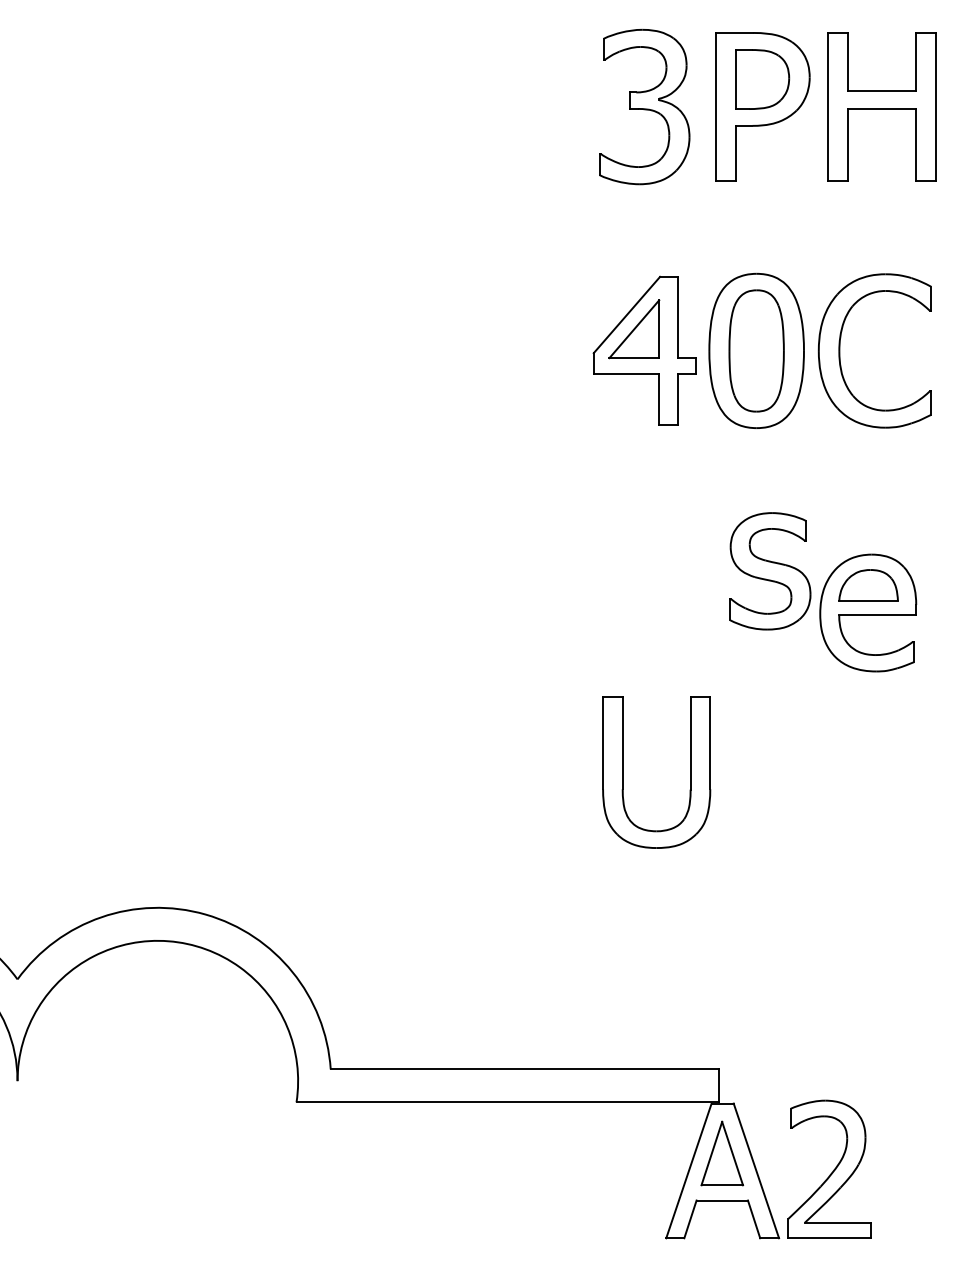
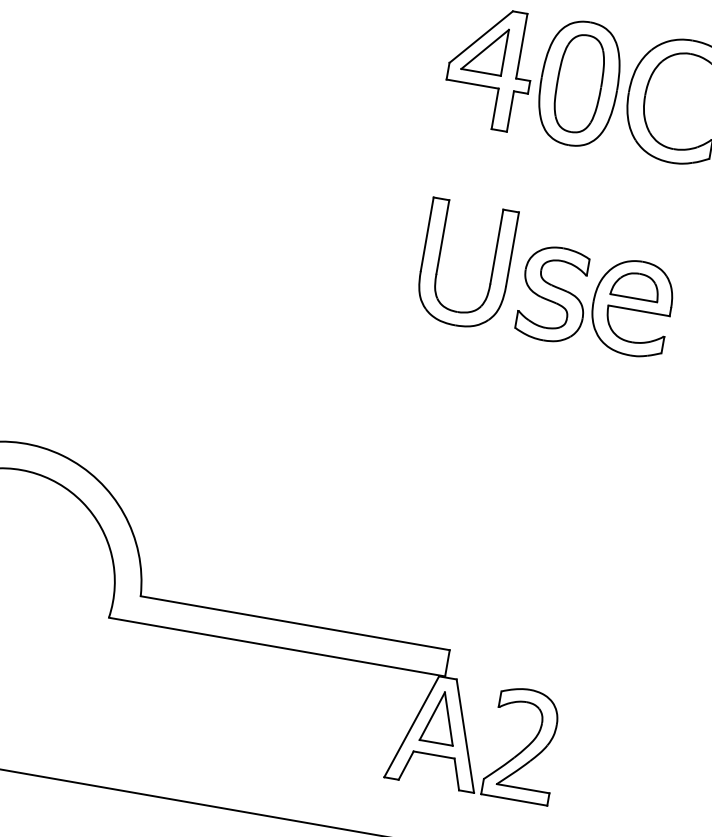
part: (770, 571) -> (554, 294), moved
part: (623, 772) -> (439, 260), moved

